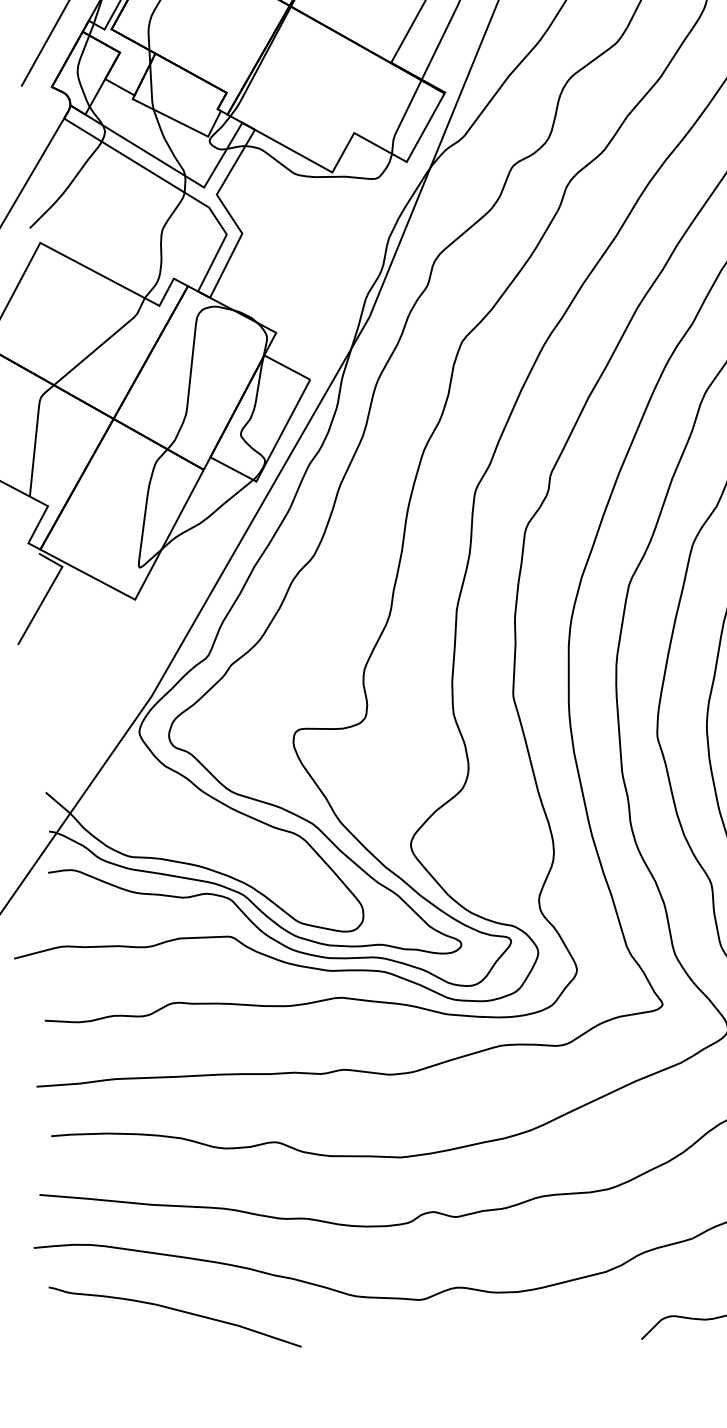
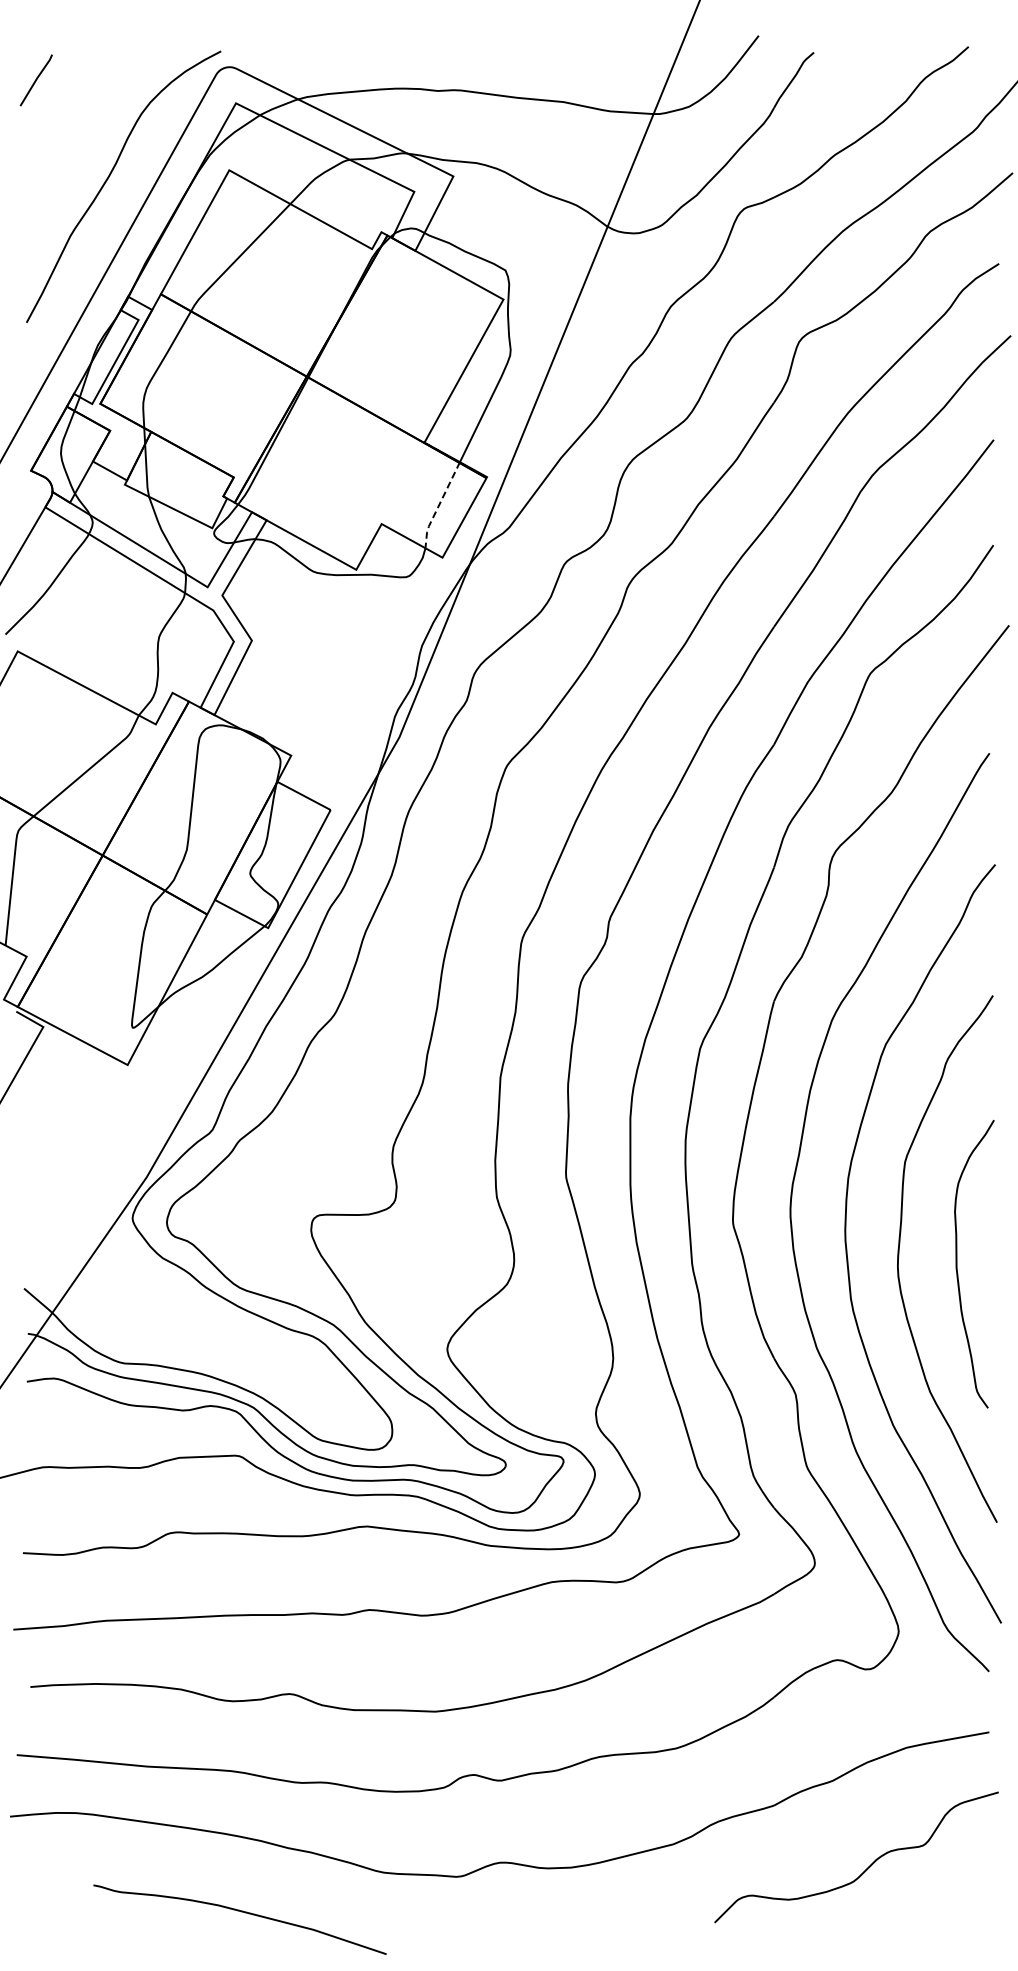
line: (403, 117) -> (438, 505), solid -> dashed
curve: (176, 1310) -> (241, 1912), moved

